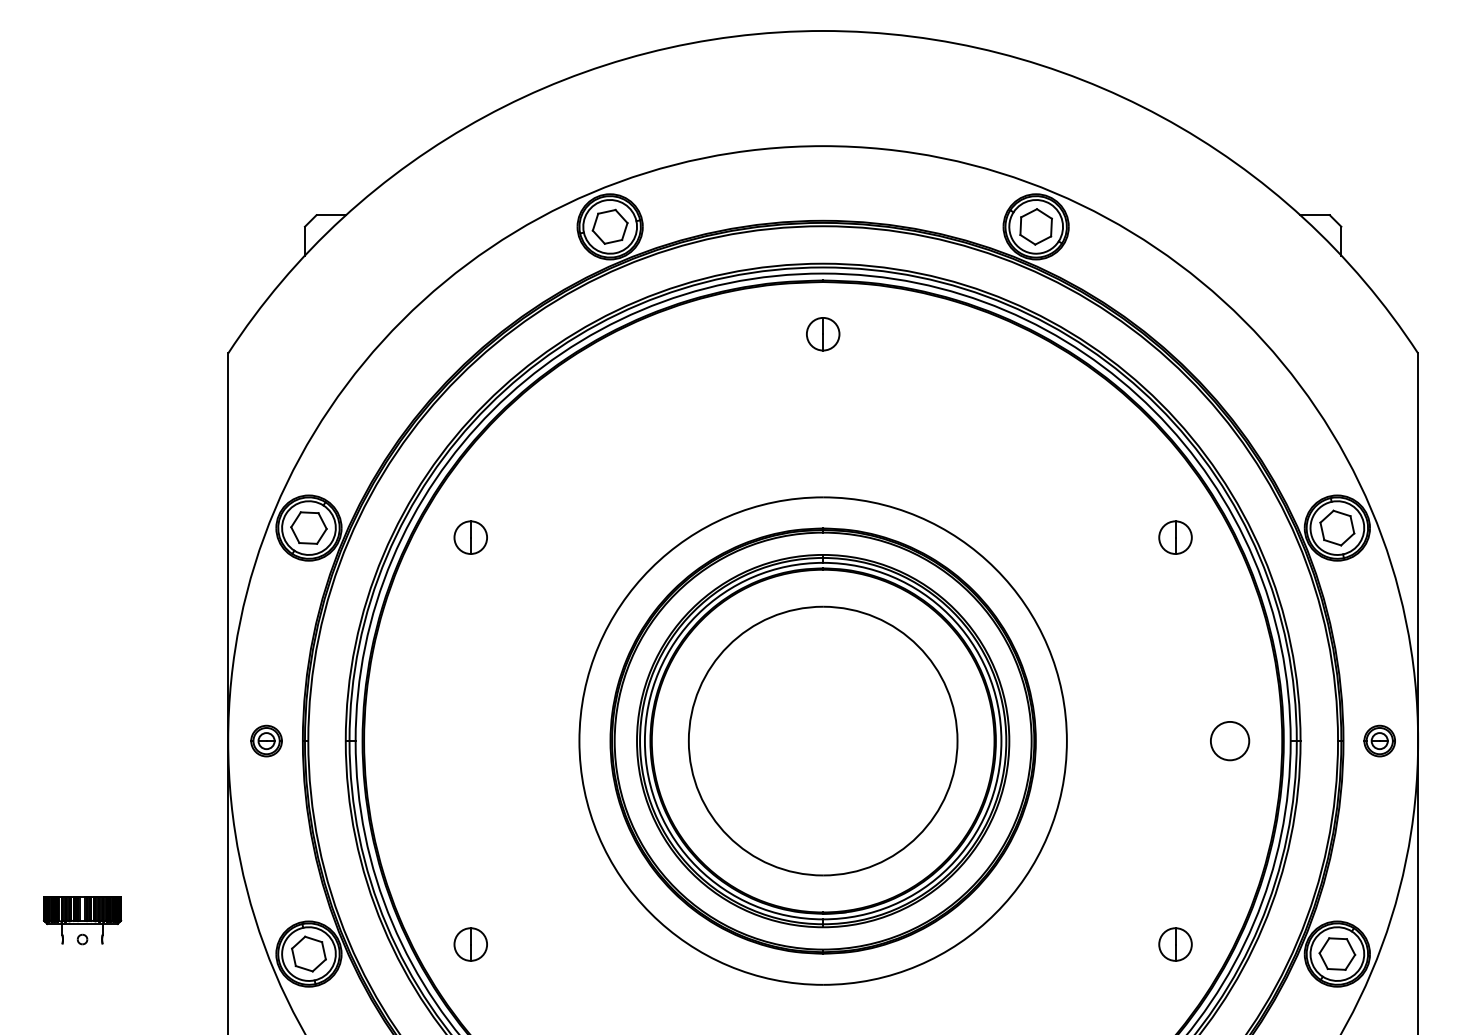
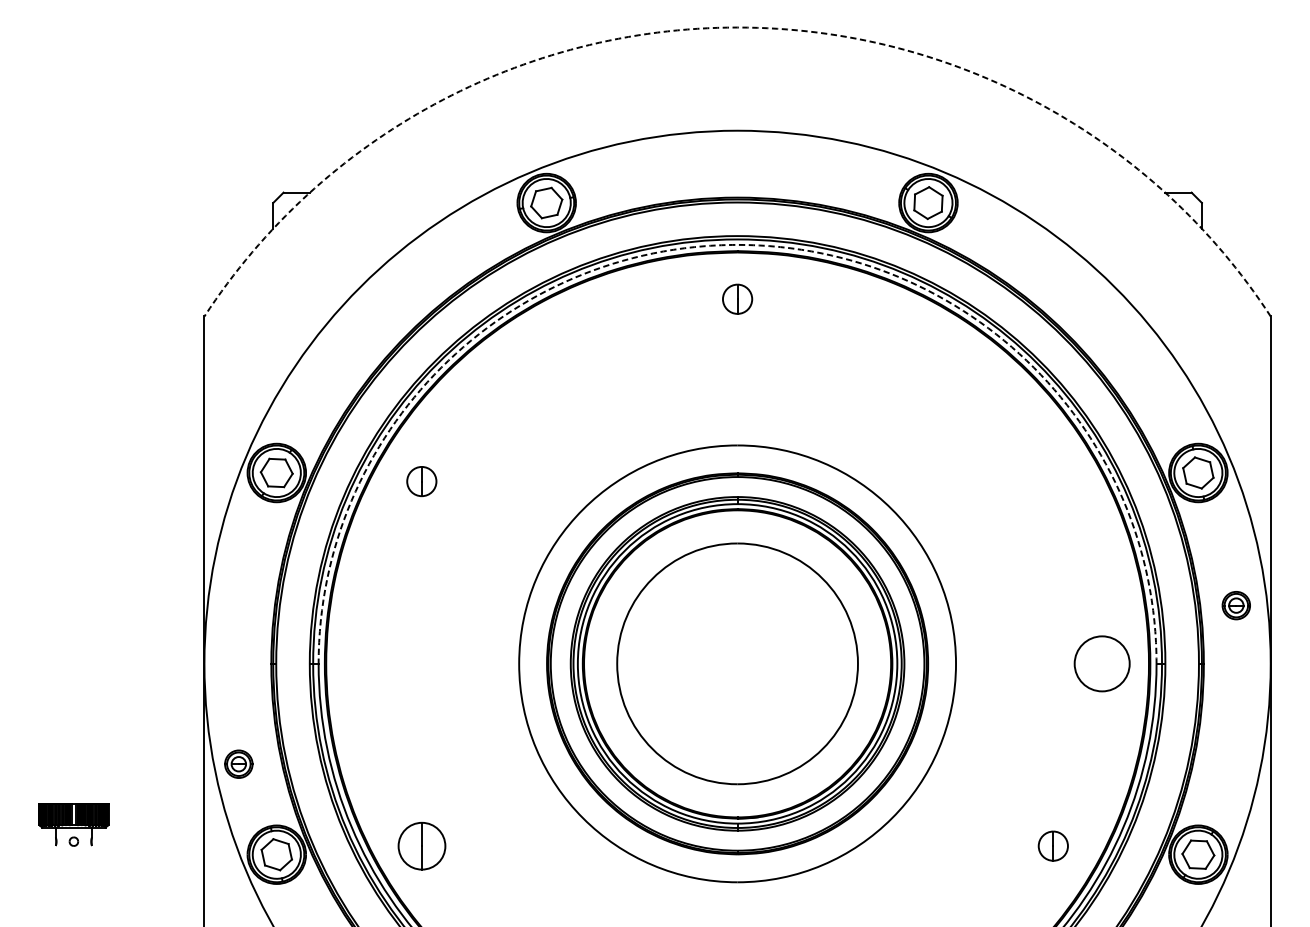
arc: (823, 31) -> (737, 27), solid -> dashed
arc: (823, 273) -> (737, 244), solid -> dashed
part: (1175, 537) -> (1053, 481), removed
part: (266, 740) -> (238, 763), moved
circle: (1229, 740) -> (1101, 663), size x1.6
part: (1379, 740) -> (1236, 605), moved
part: (470, 944) -> (421, 846), size x1.6

